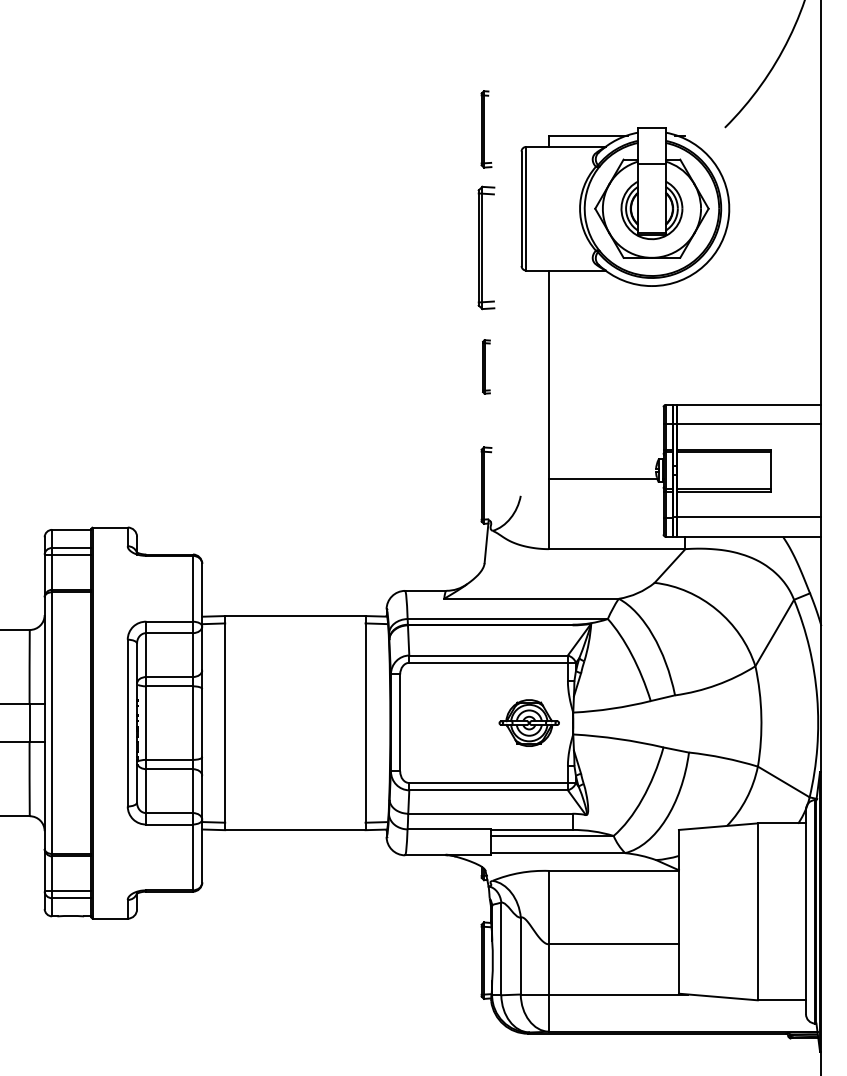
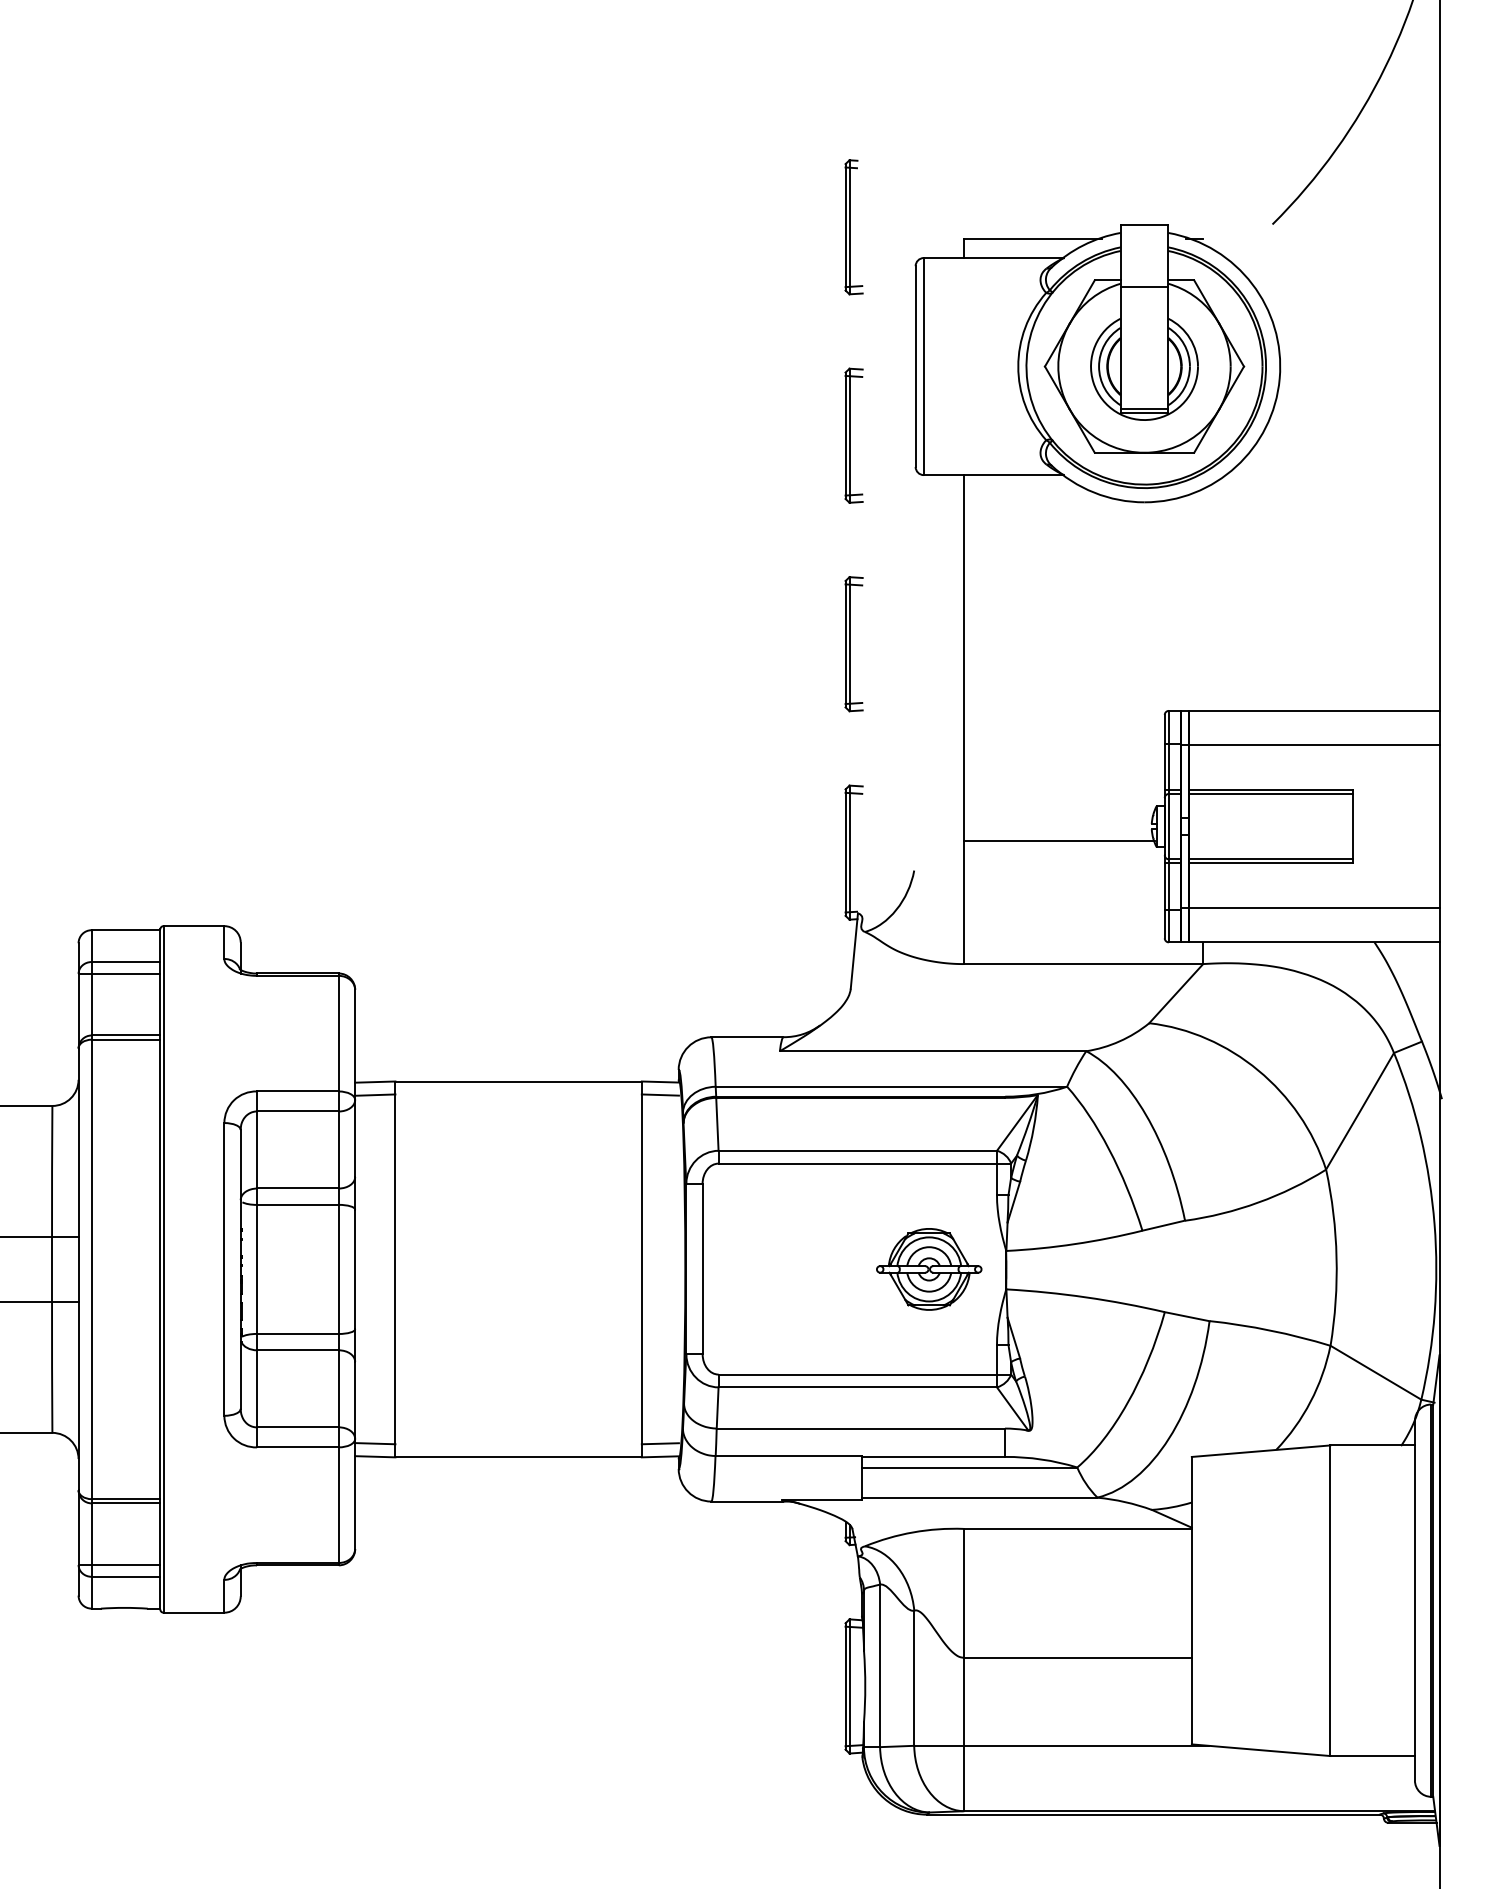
part: (486, 248) -> (854, 436), size x0.62
part: (486, 366) -> (854, 643), size x1.43

